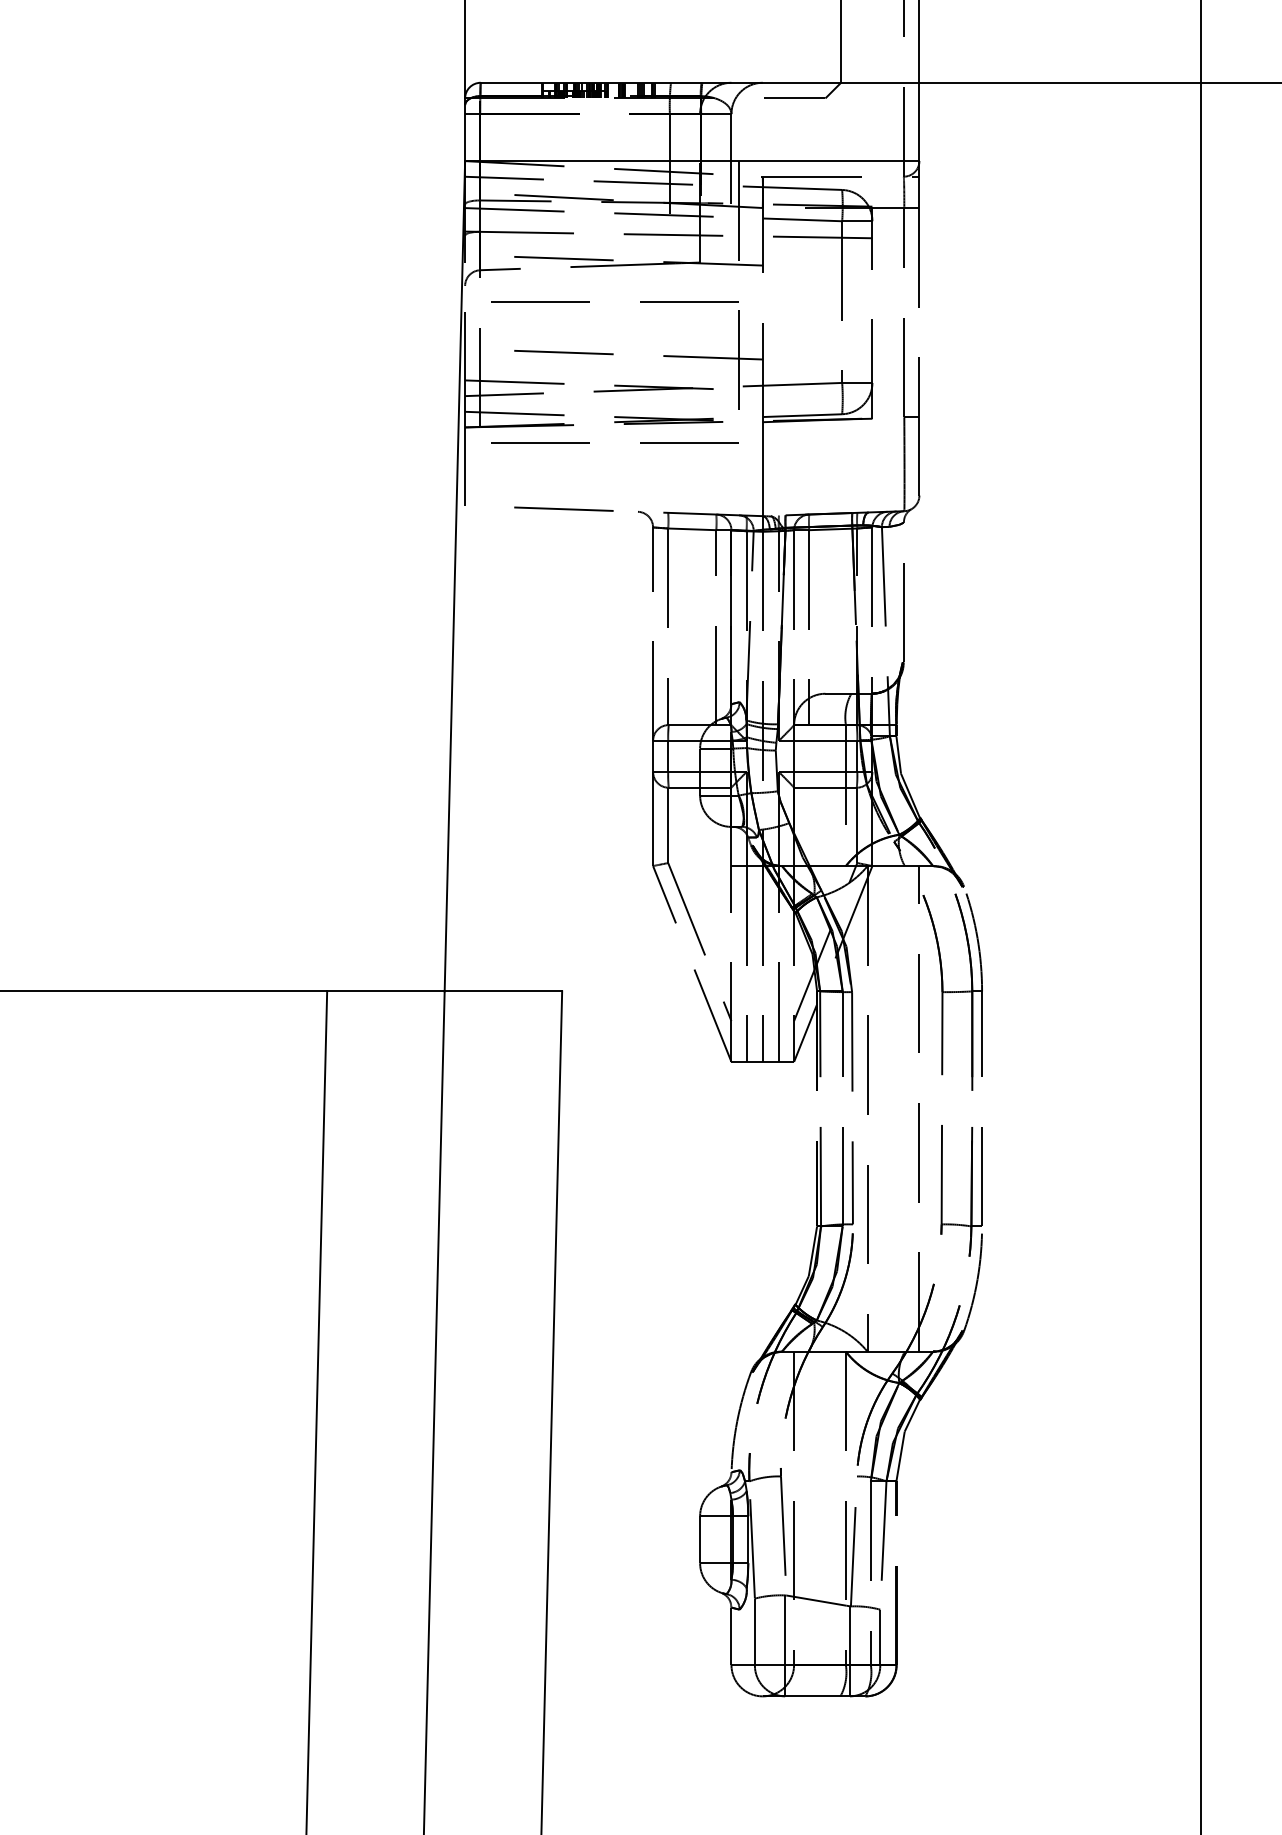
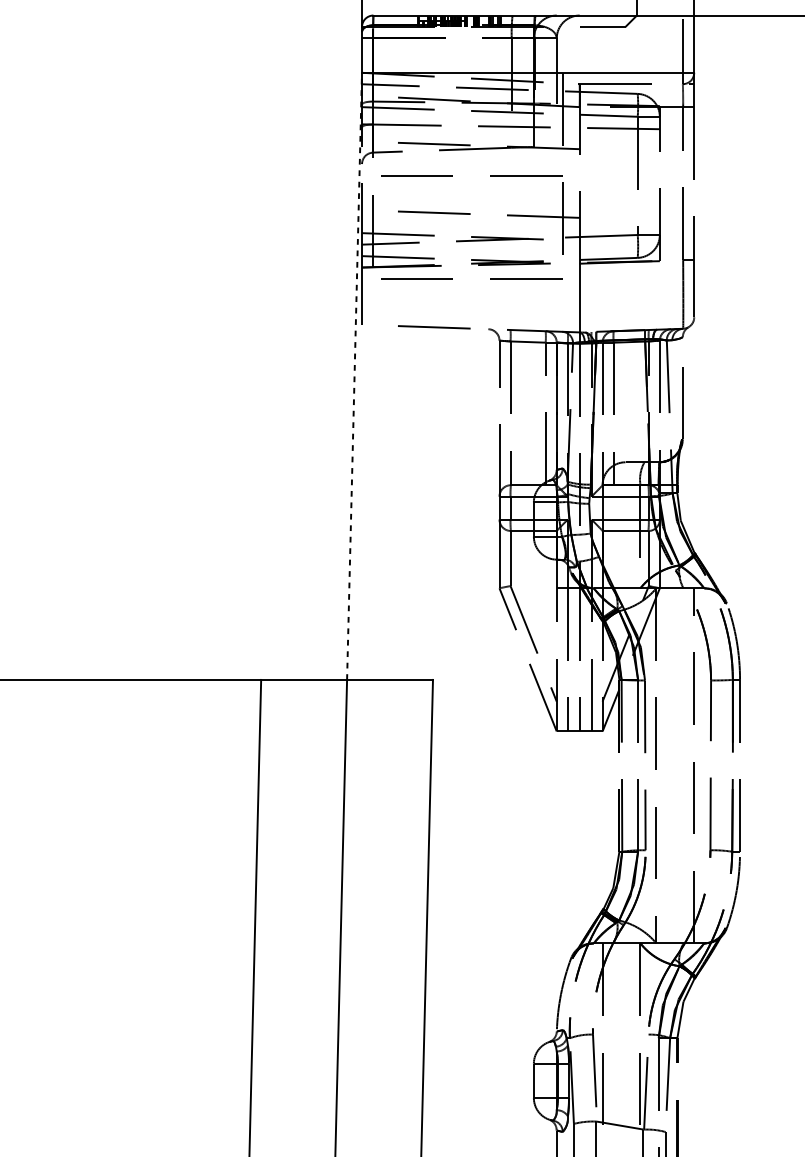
line: (454, 575) -> (354, 375), solid -> dashed

